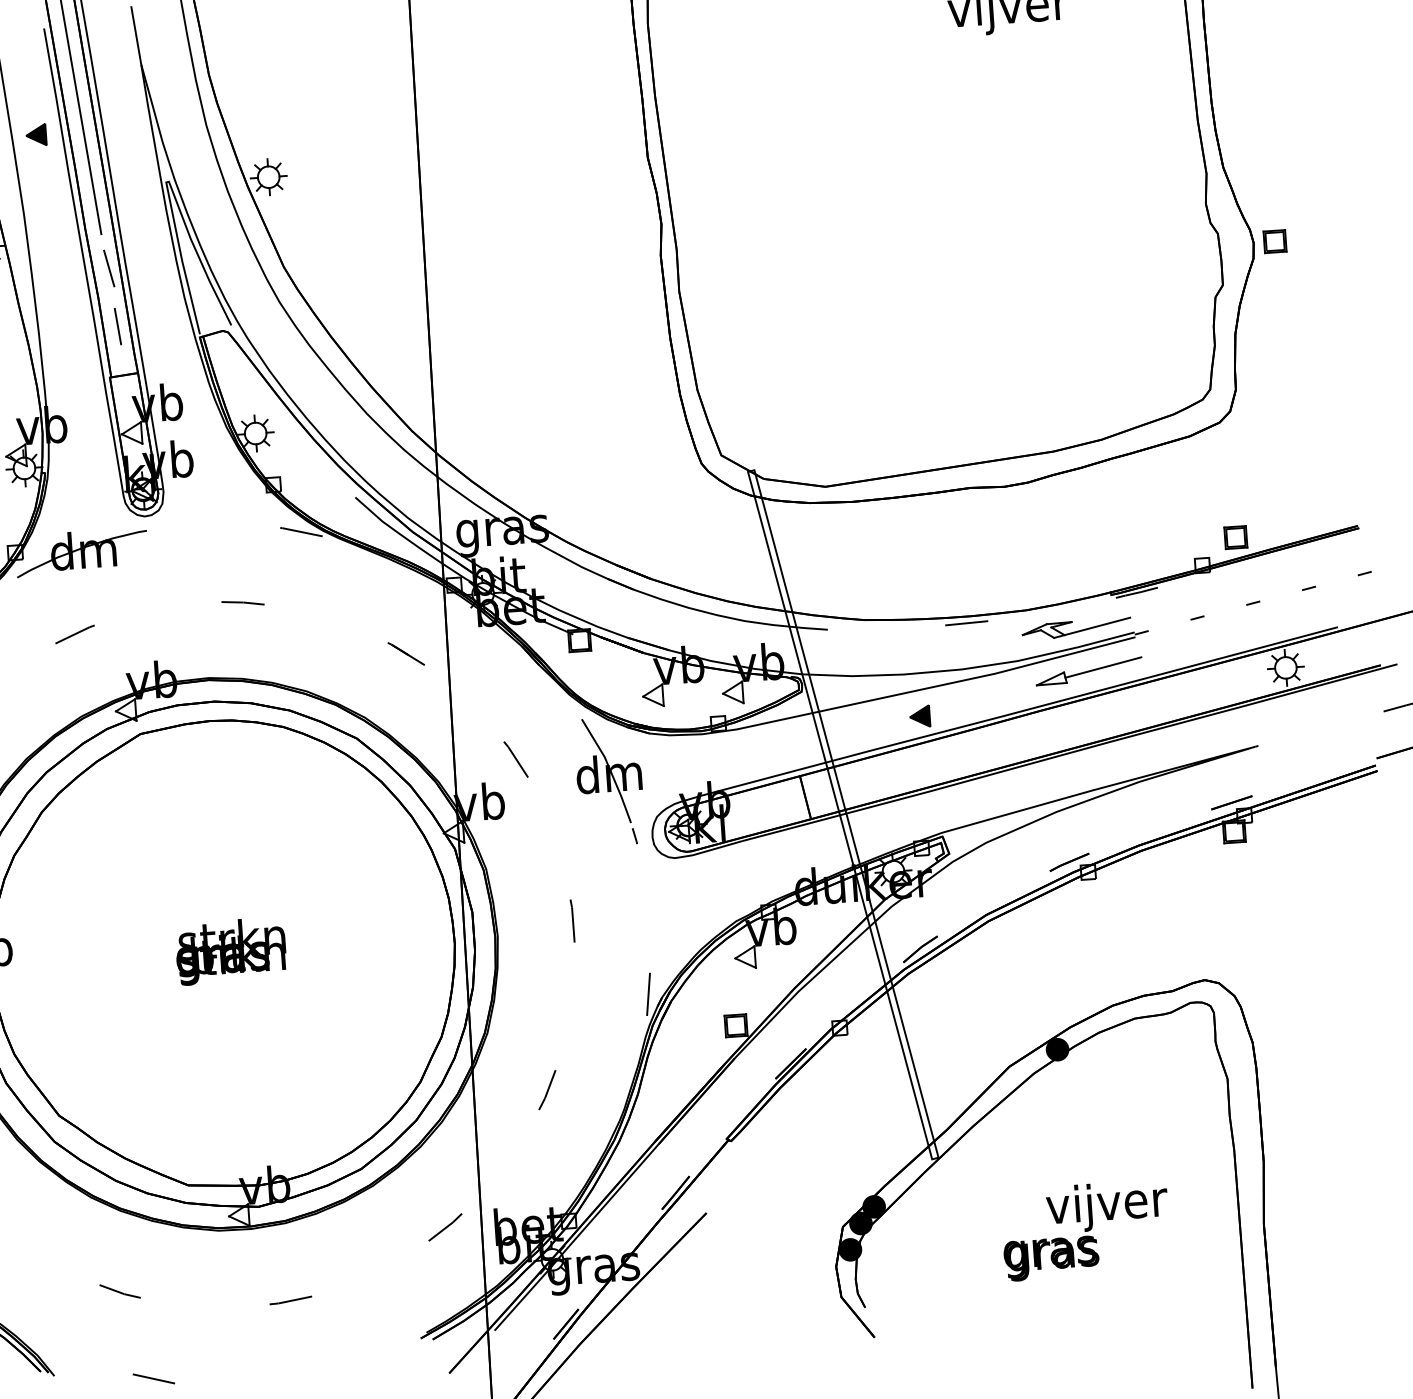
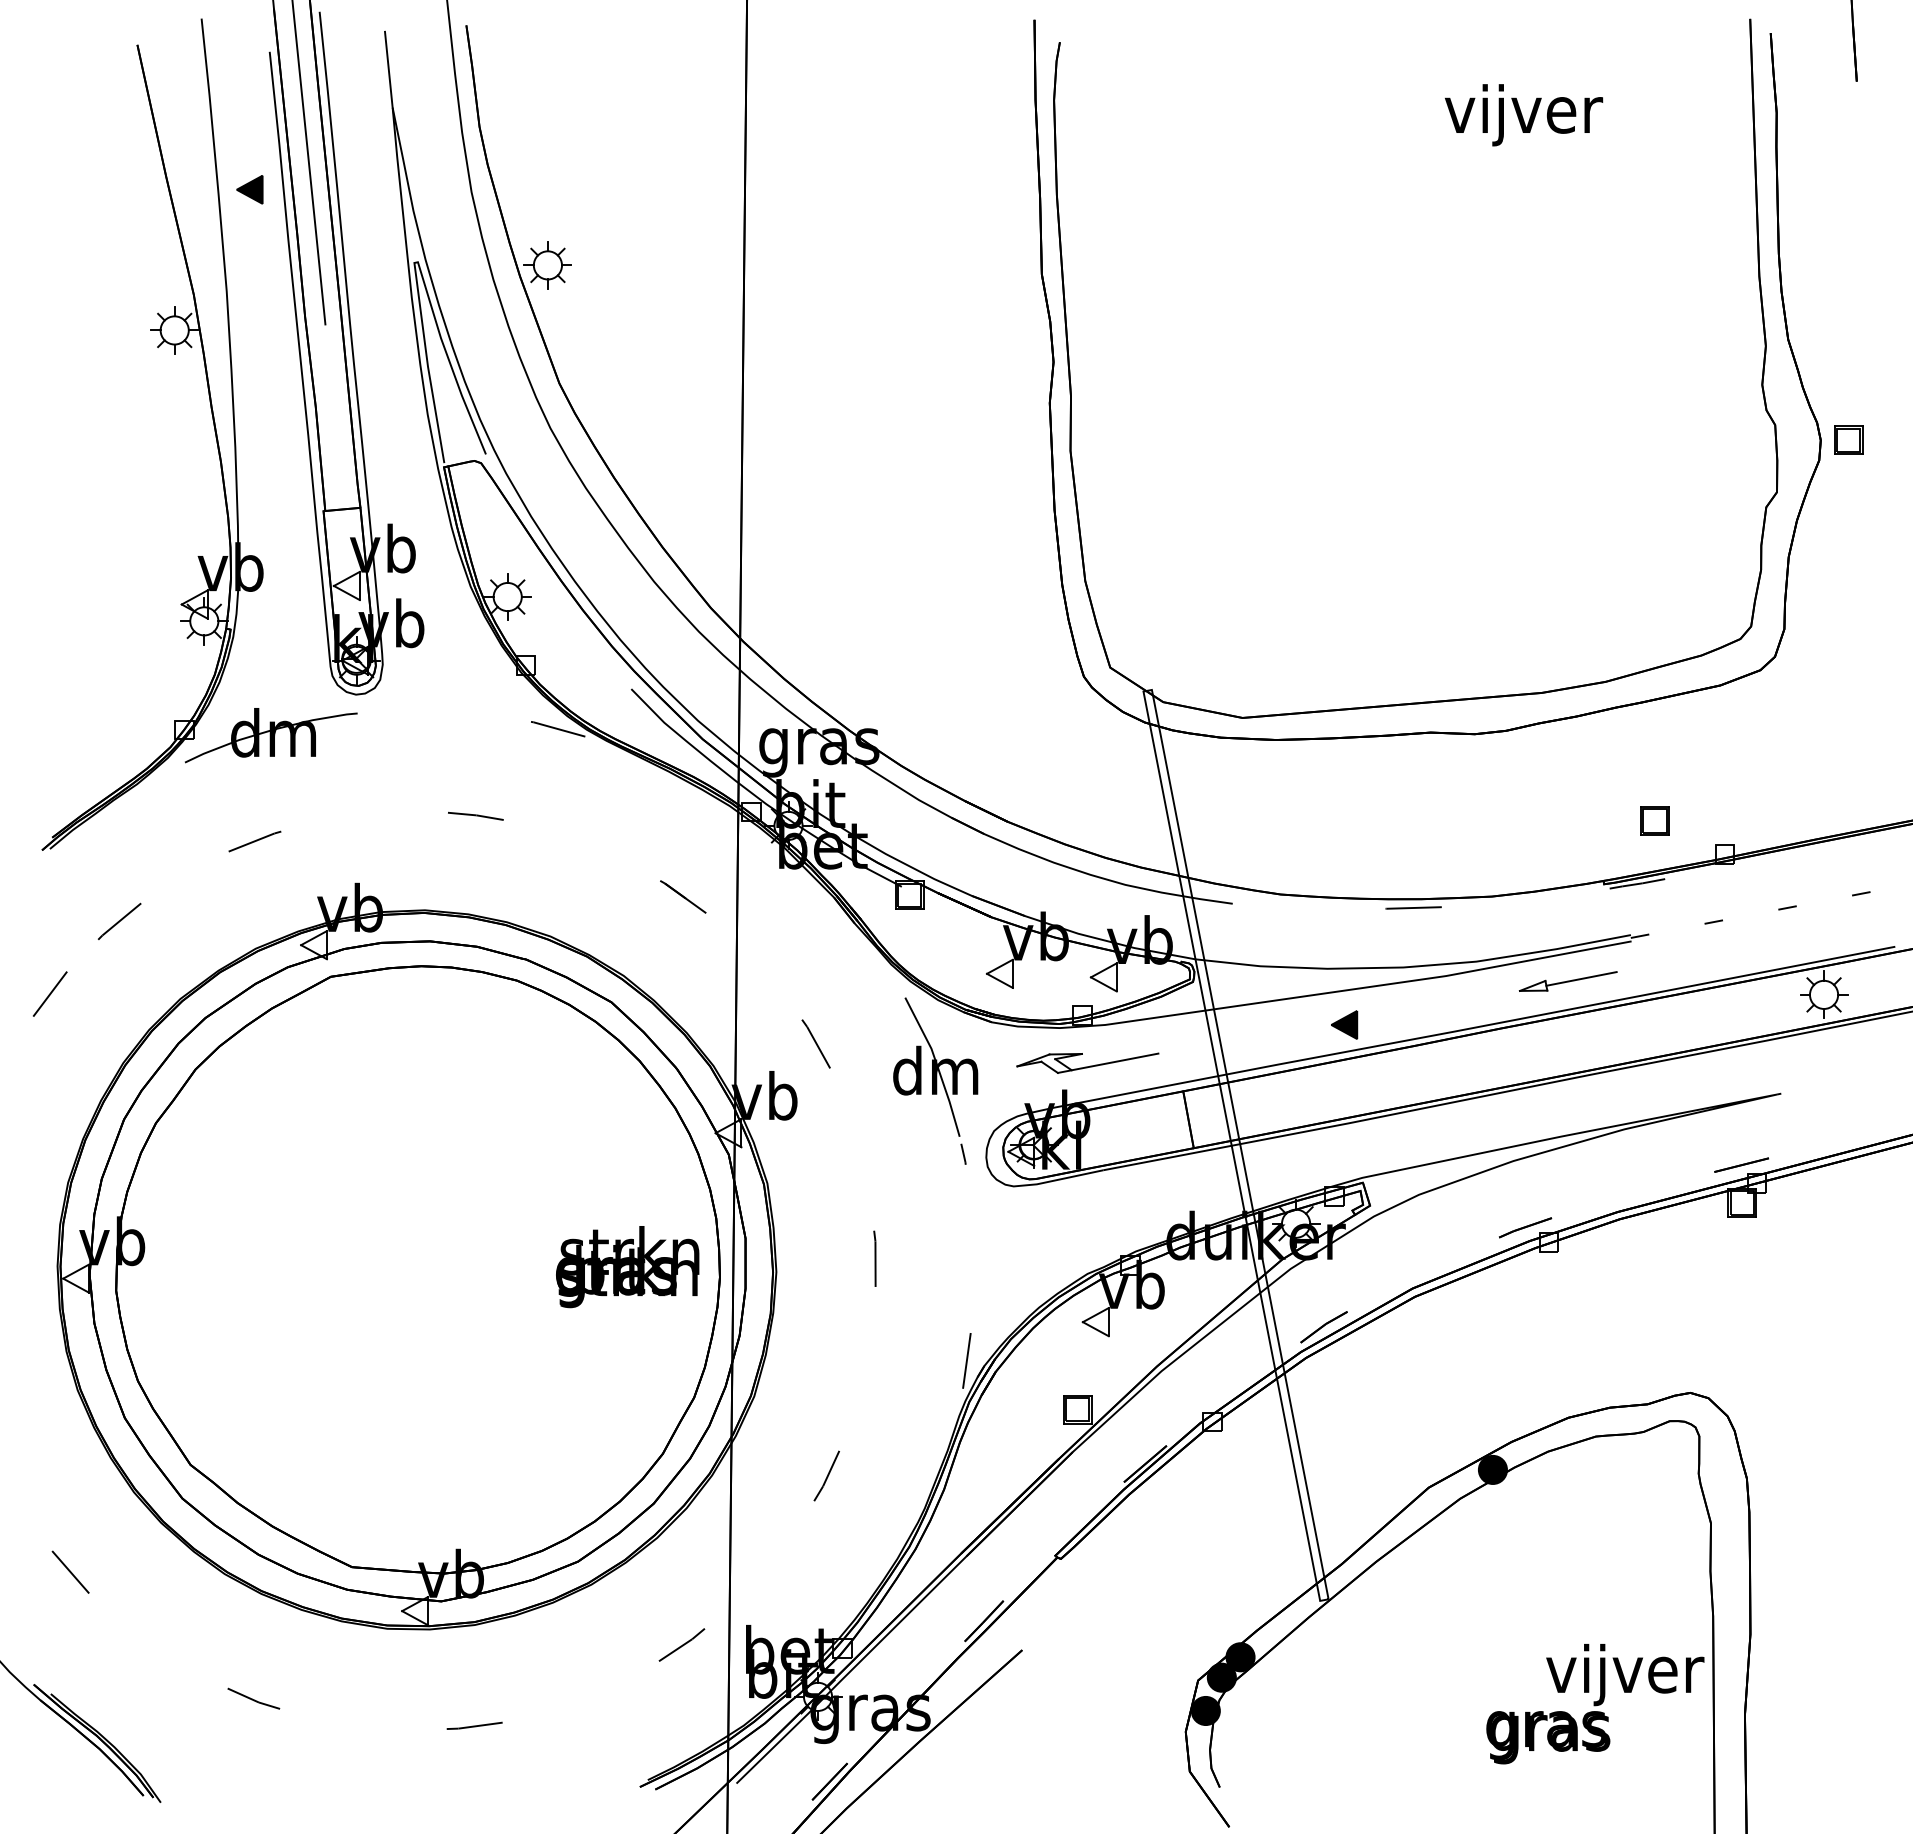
line: (109, 268) -> (332, 369), removed
line: (117, 326) -> (338, 445), removed
part: (1235, 537) -> (1654, 820), moved
part: (1076, 628) -> (1087, 1062), moved
part: (1089, 671) -> (1568, 981), size x0.7
text: (230, 951) -> (627, 1267), moved
text: (1086, 1230) -> (1595, 1704), moved
line: (153, 1378) -> (289, 1814), removed

